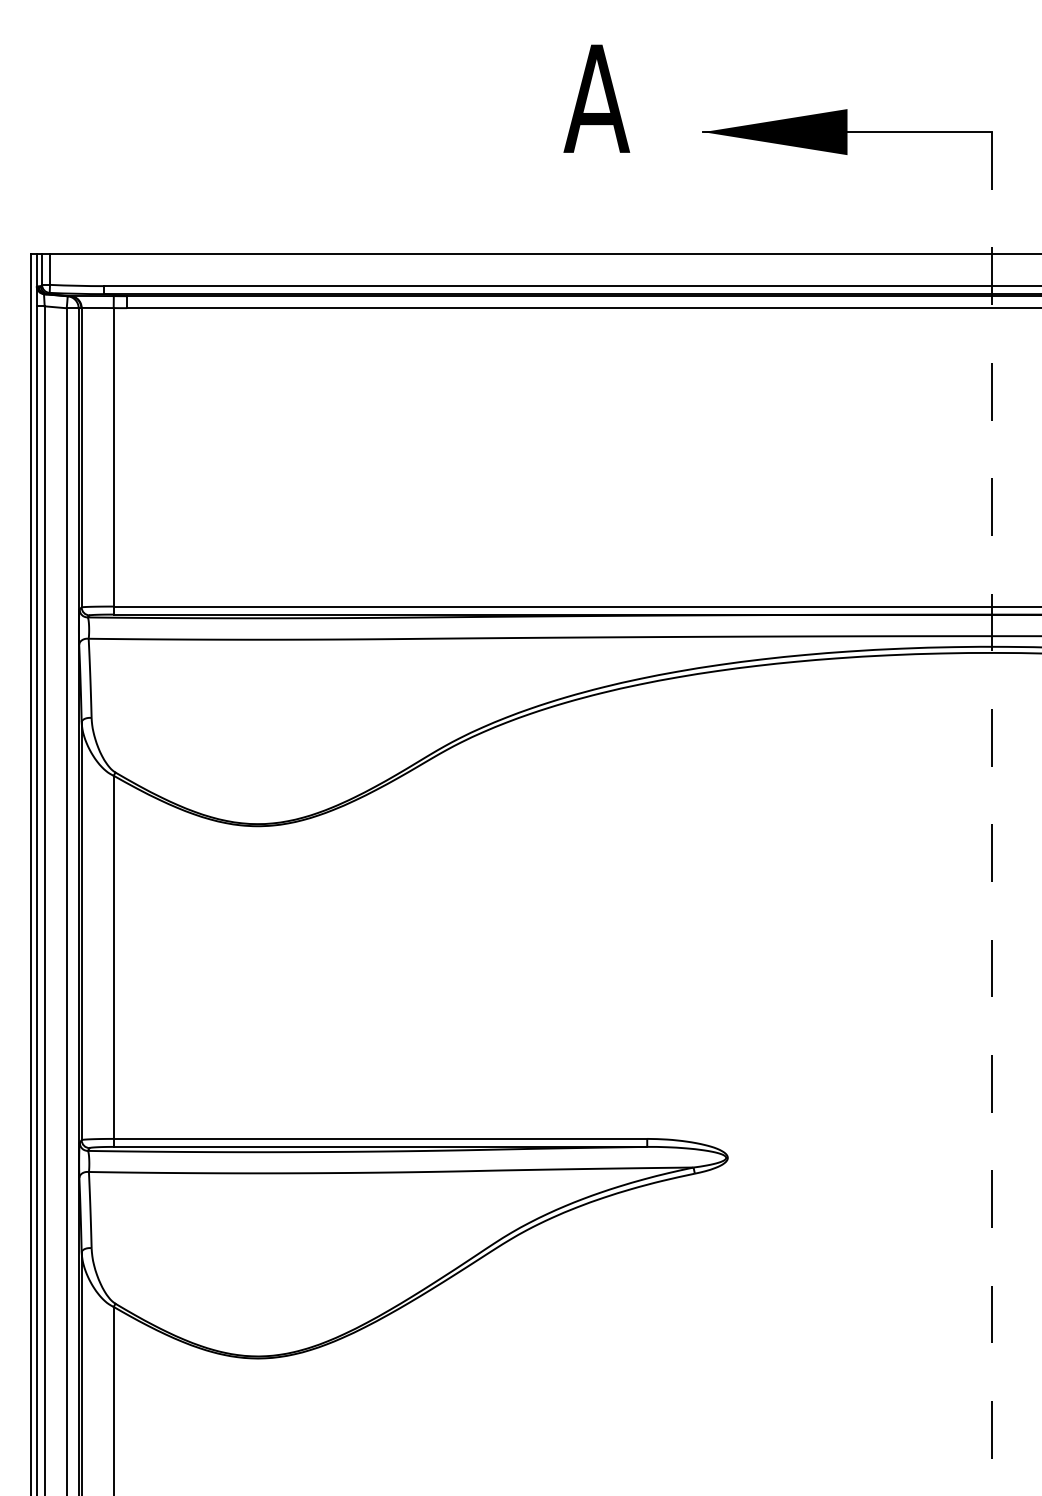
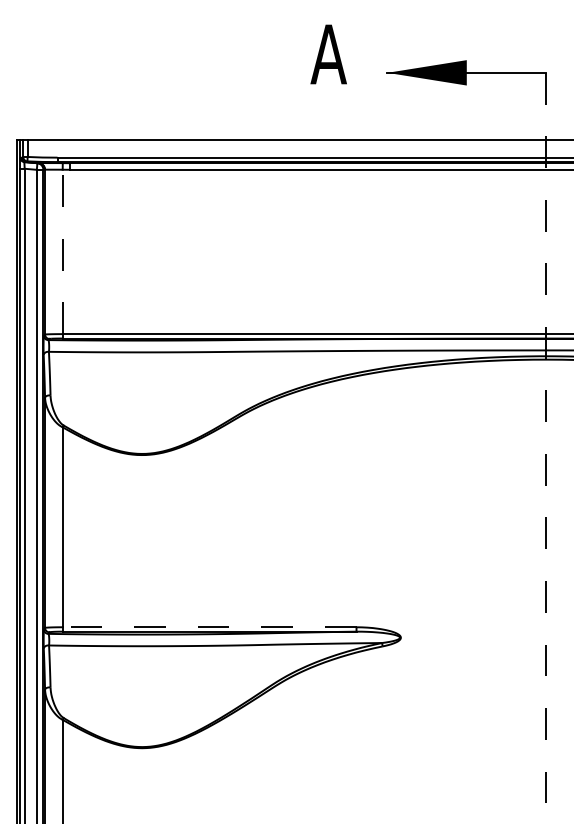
line: (113, 456) -> (62, 251), solid -> dashed
line: (380, 1139) -> (209, 627), solid -> dashed

